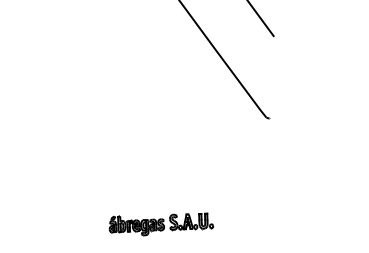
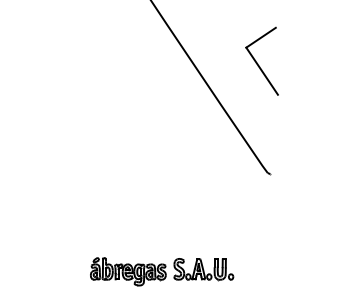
part: (161, 224) -> (162, 271), size x1.43

